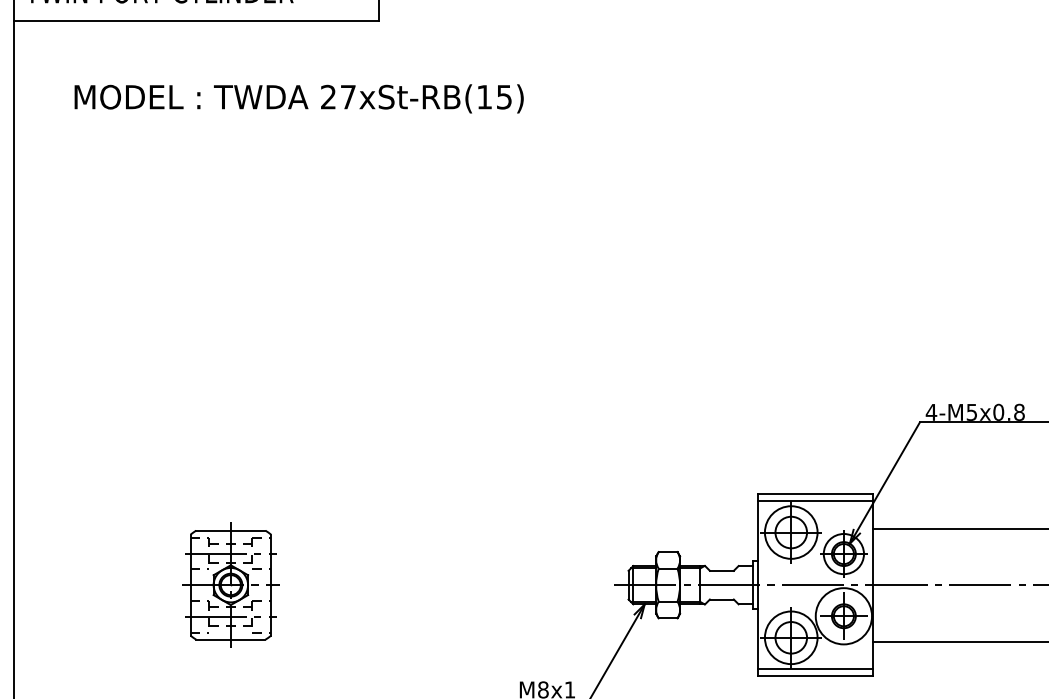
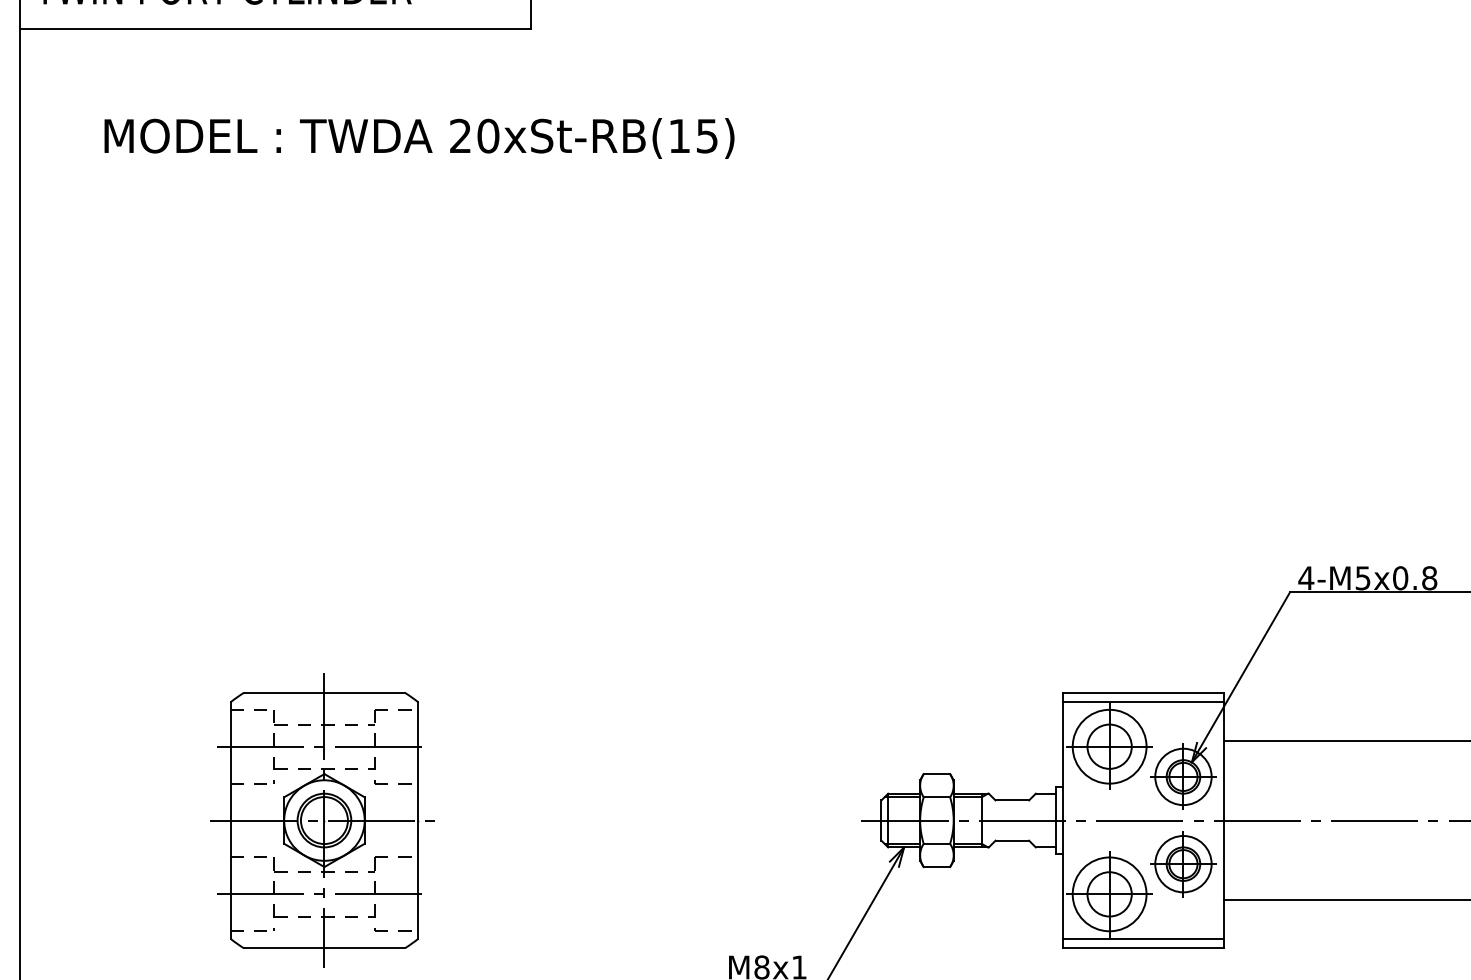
text: (348, 96) -> (488, 135), 27xSt-RB(15) -> 20xSt-RB(15)
part: (230, 585) -> (322, 820), size x1.67
circle: (843, 615) -> (1183, 863), size x0.71

